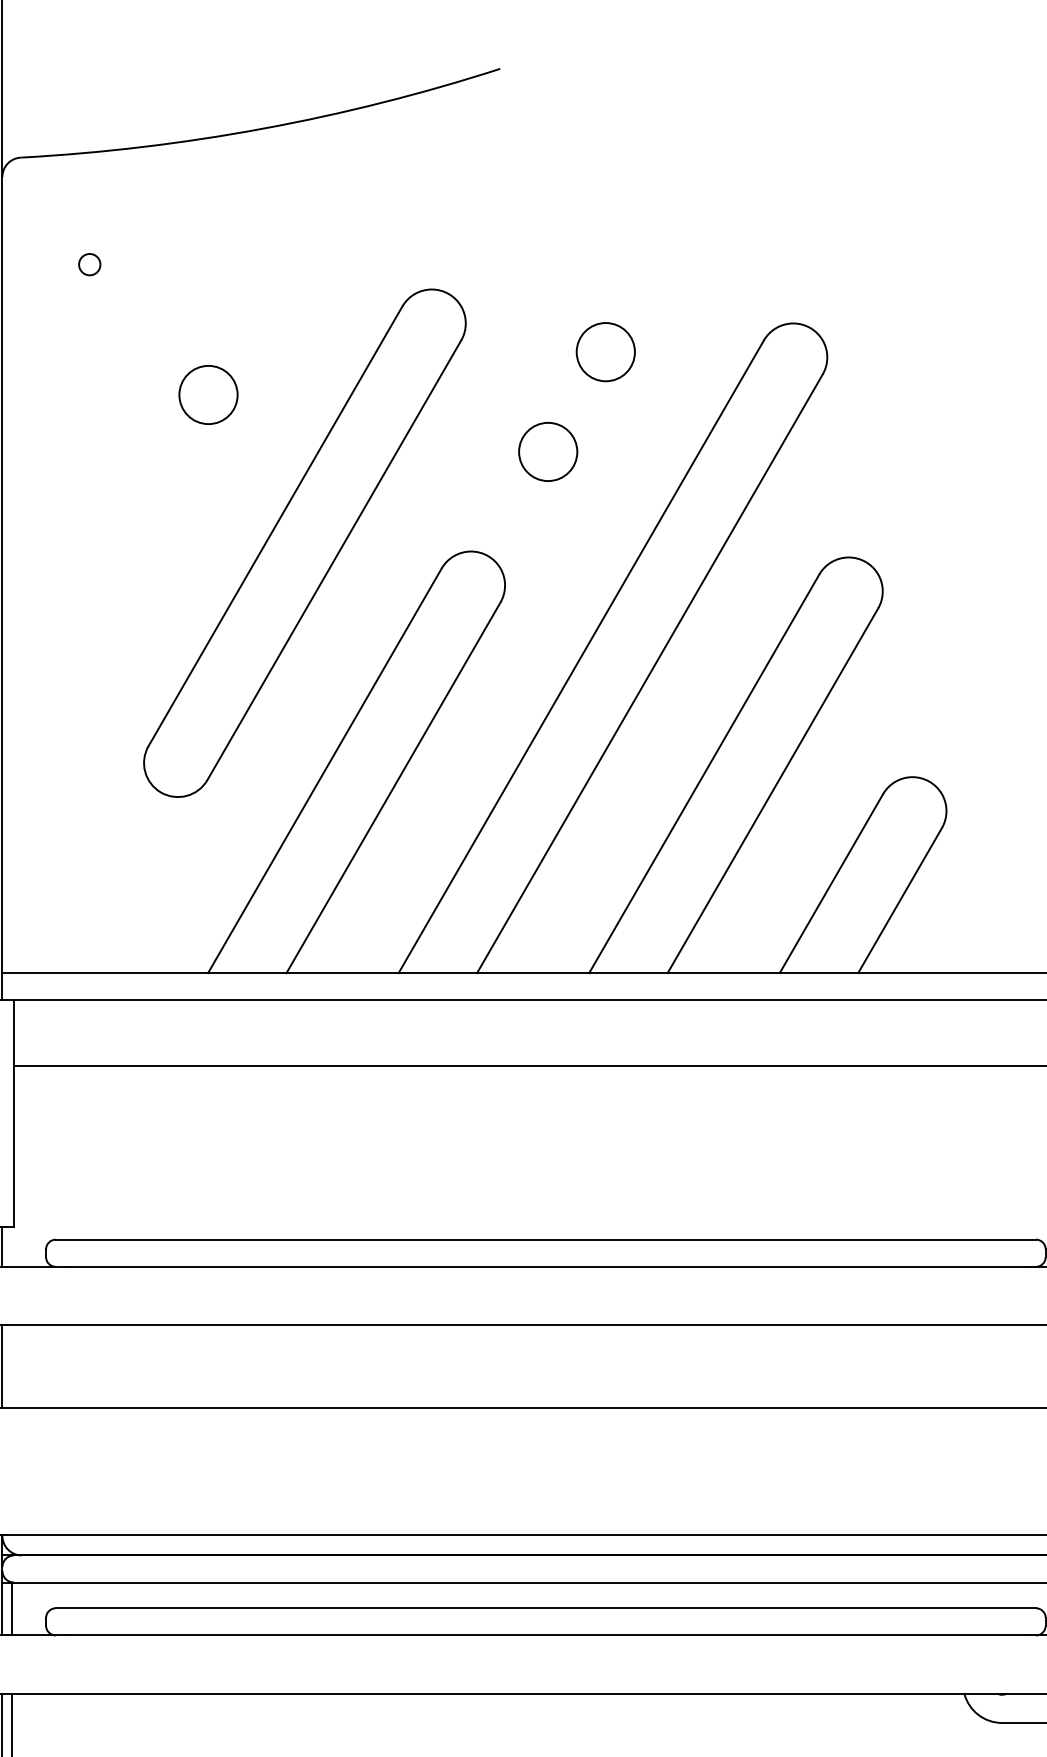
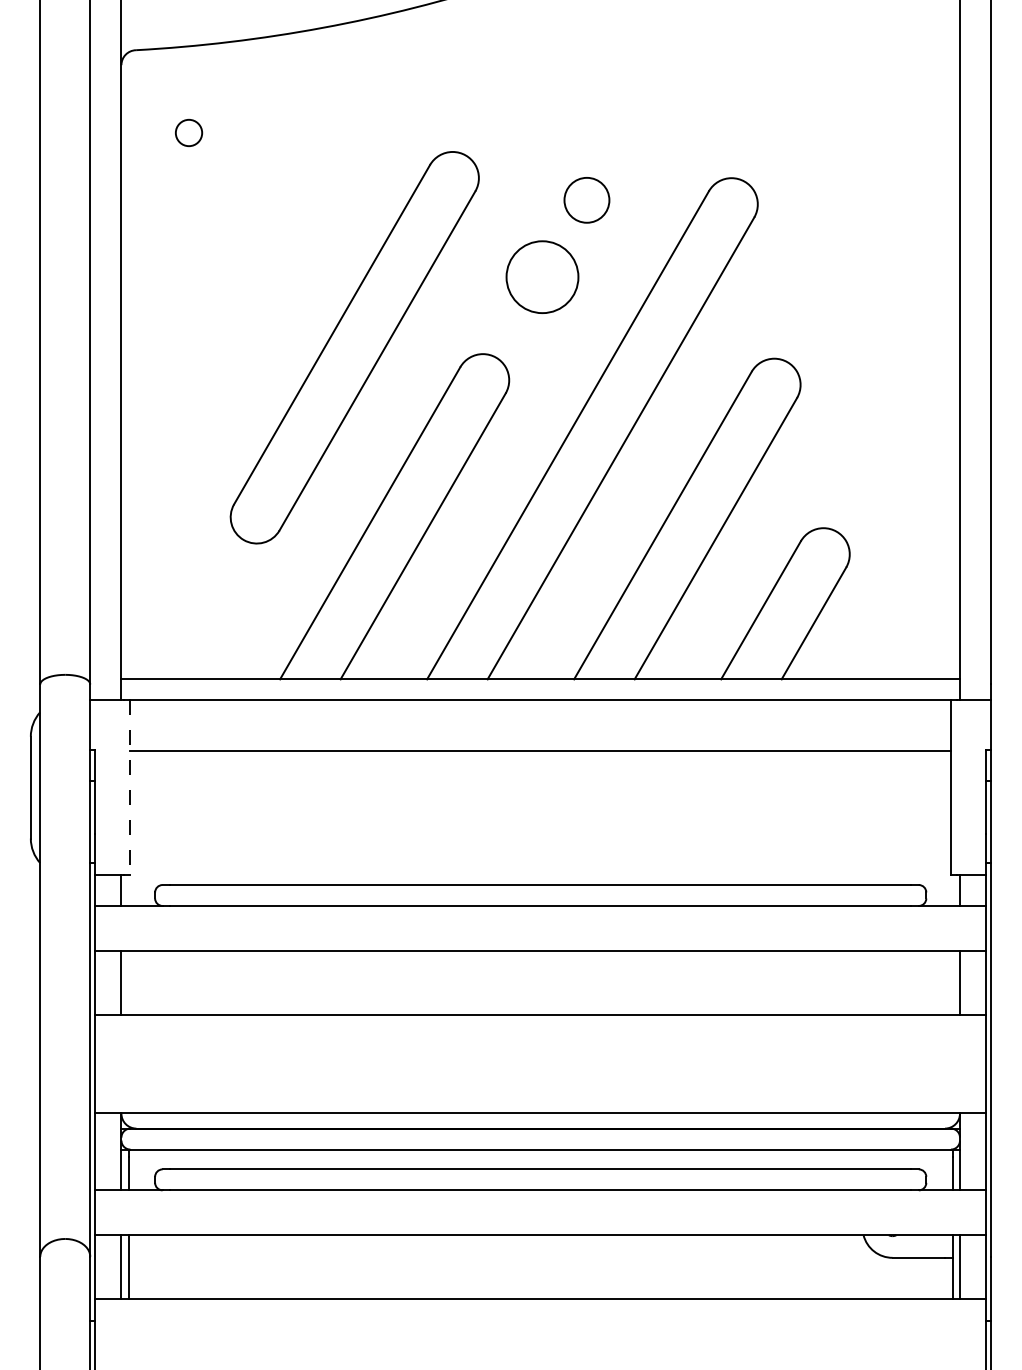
circle: (89, 264) -> (188, 132), size x1.6
circle: (208, 395) -> (280, 233), removed
circle: (548, 452) -> (542, 277), size x1.6
line: (14, 1113) -> (130, 787), solid -> dashed

